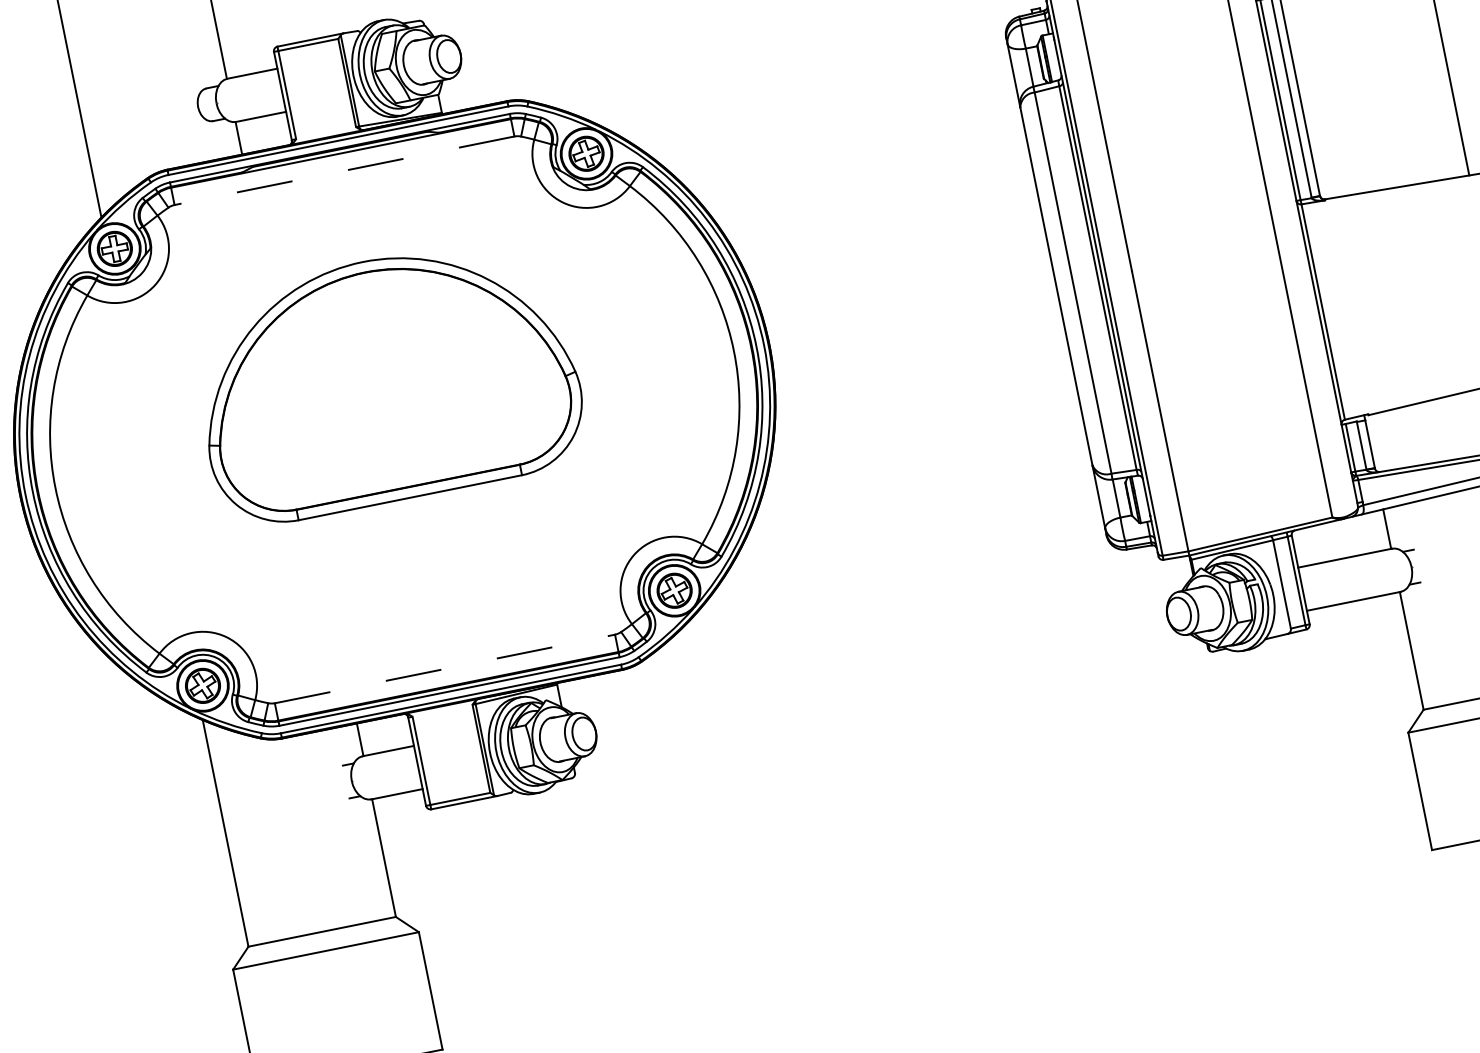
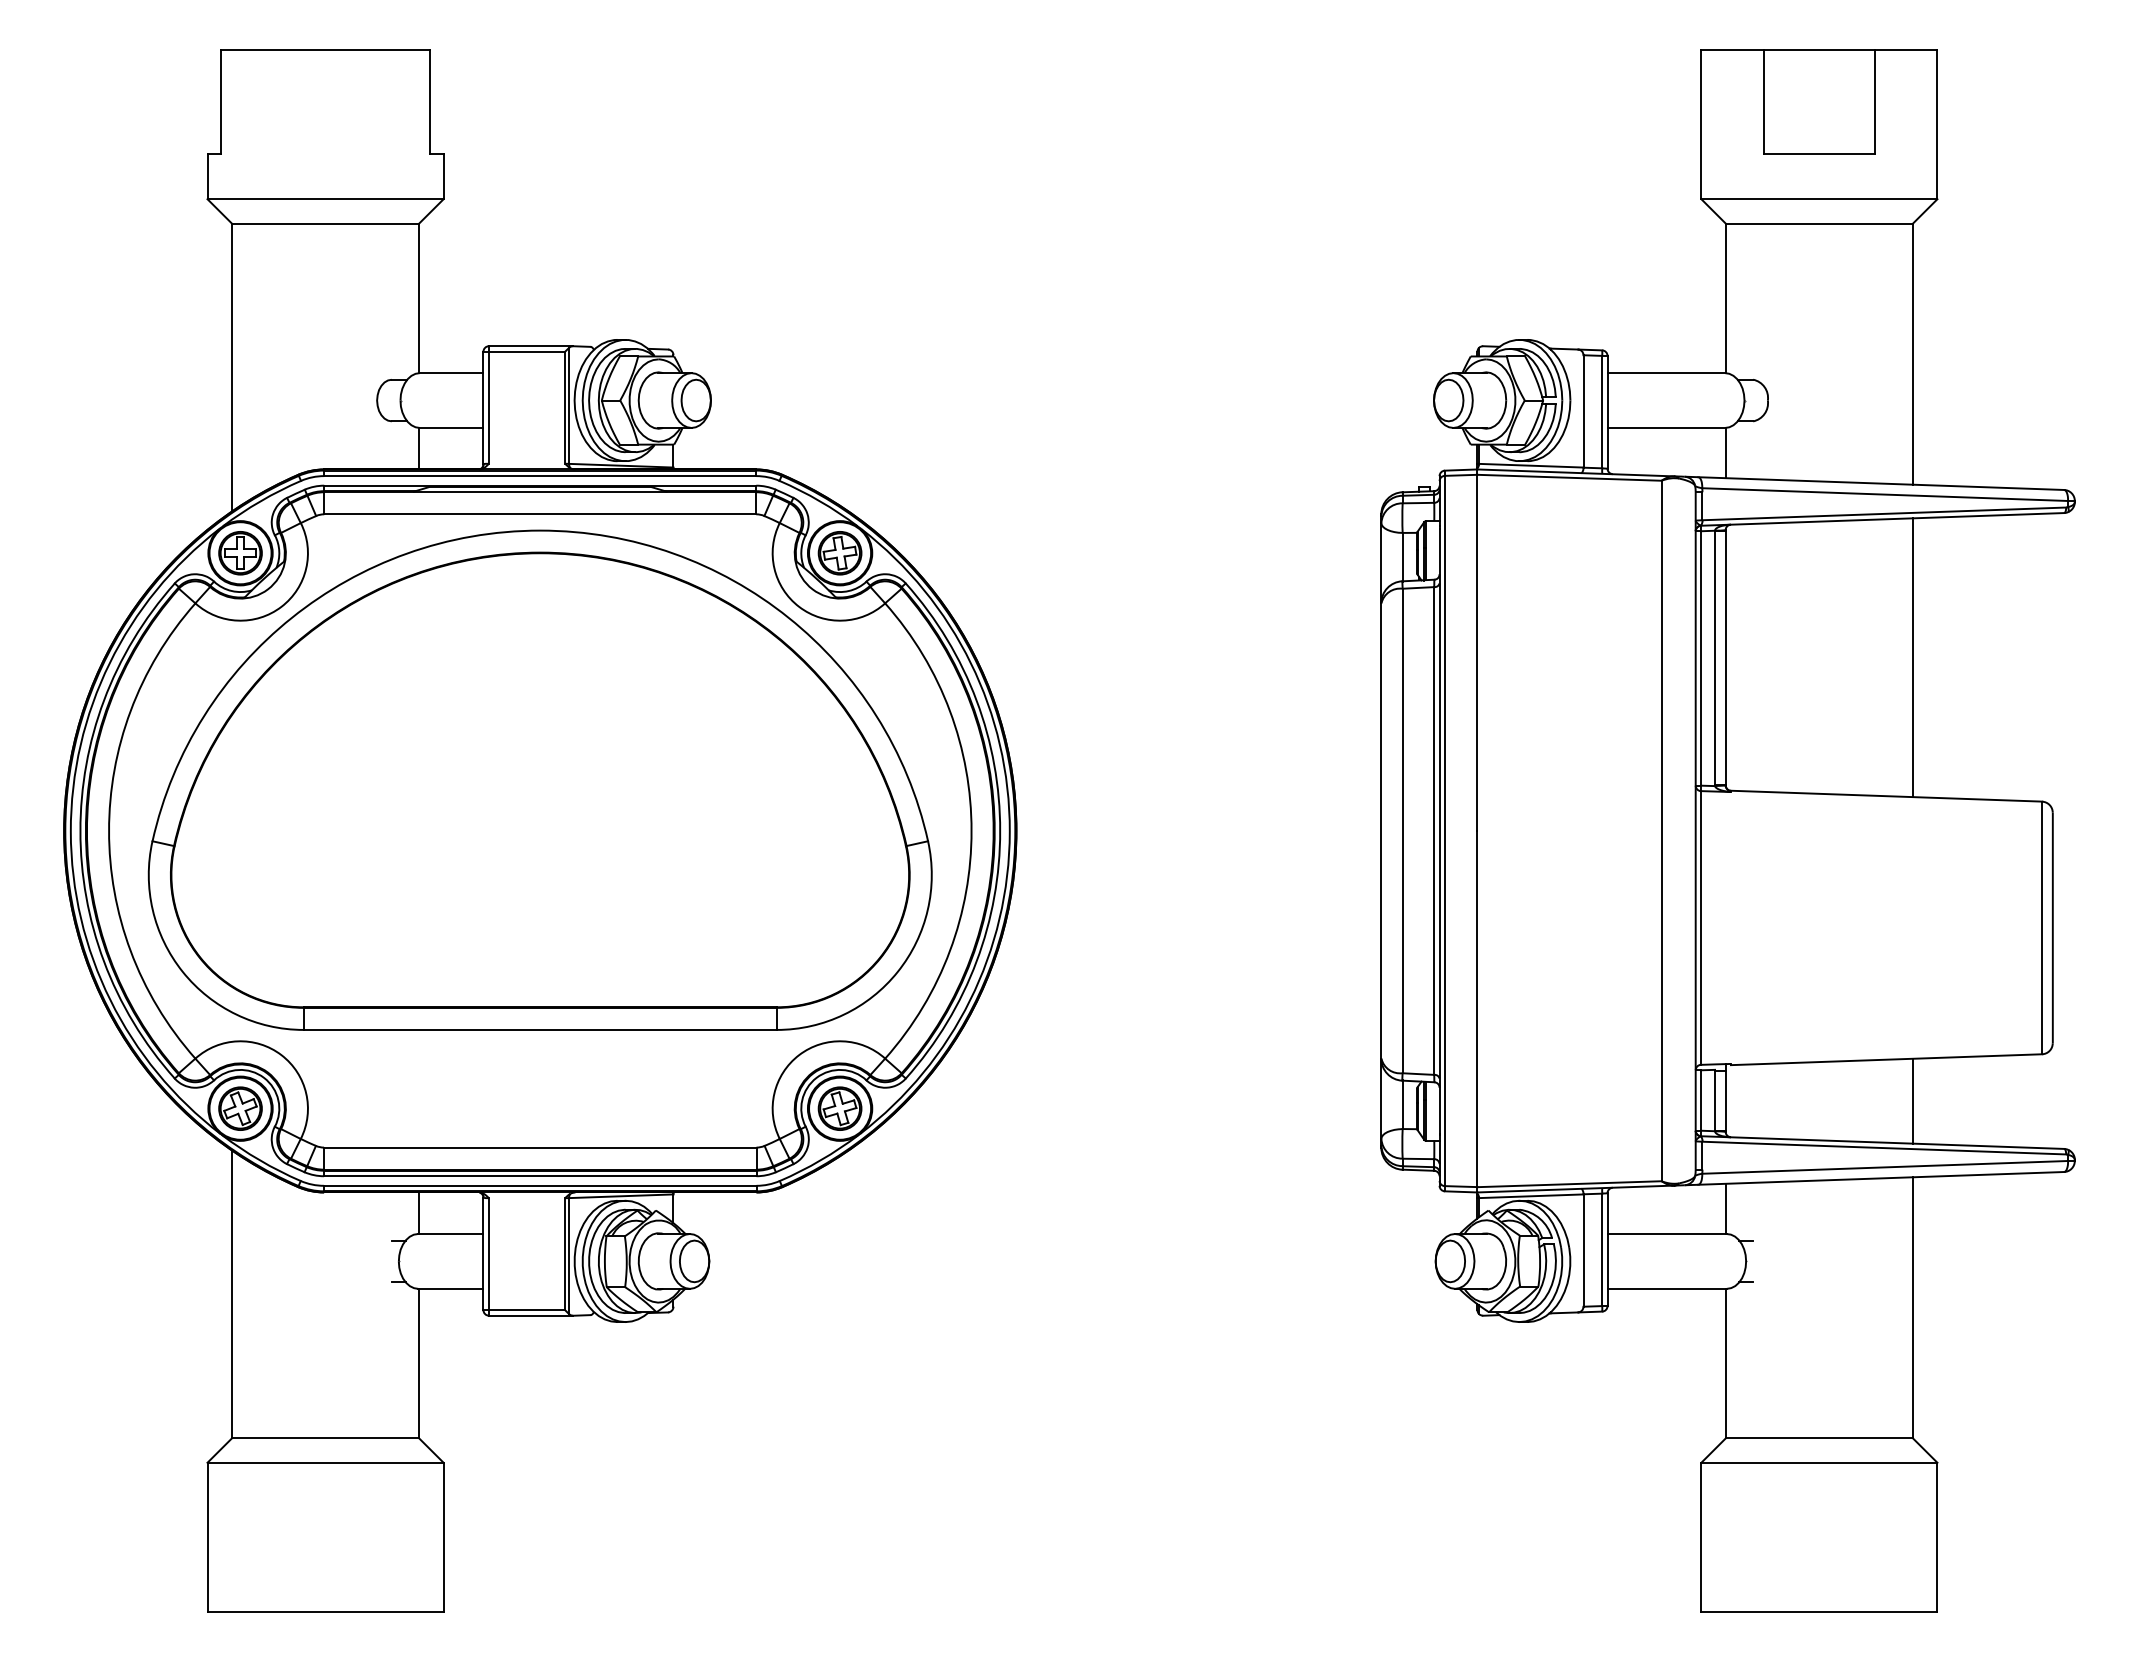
line: (343, 171) -> (539, 514), dashed -> solid
part: (385, 379) -> (539, 779), size x1.67
line: (445, 668) -> (540, 1147), dashed -> solid

